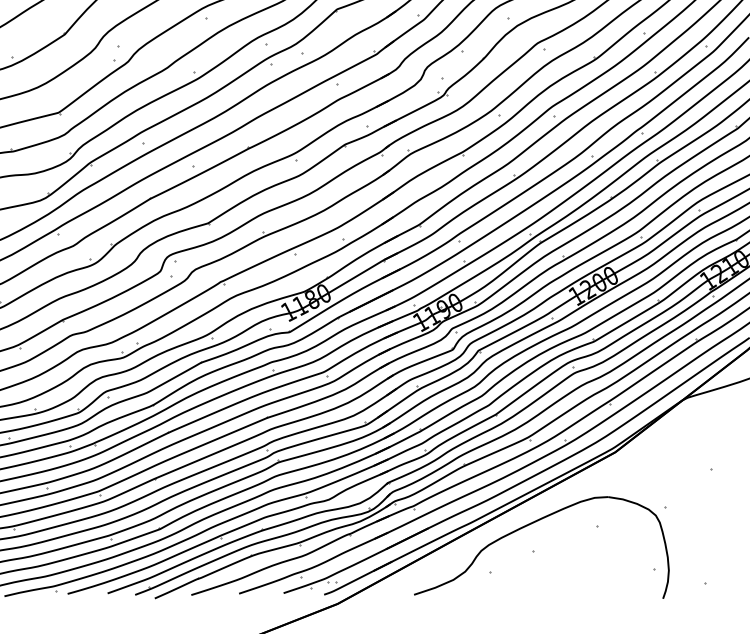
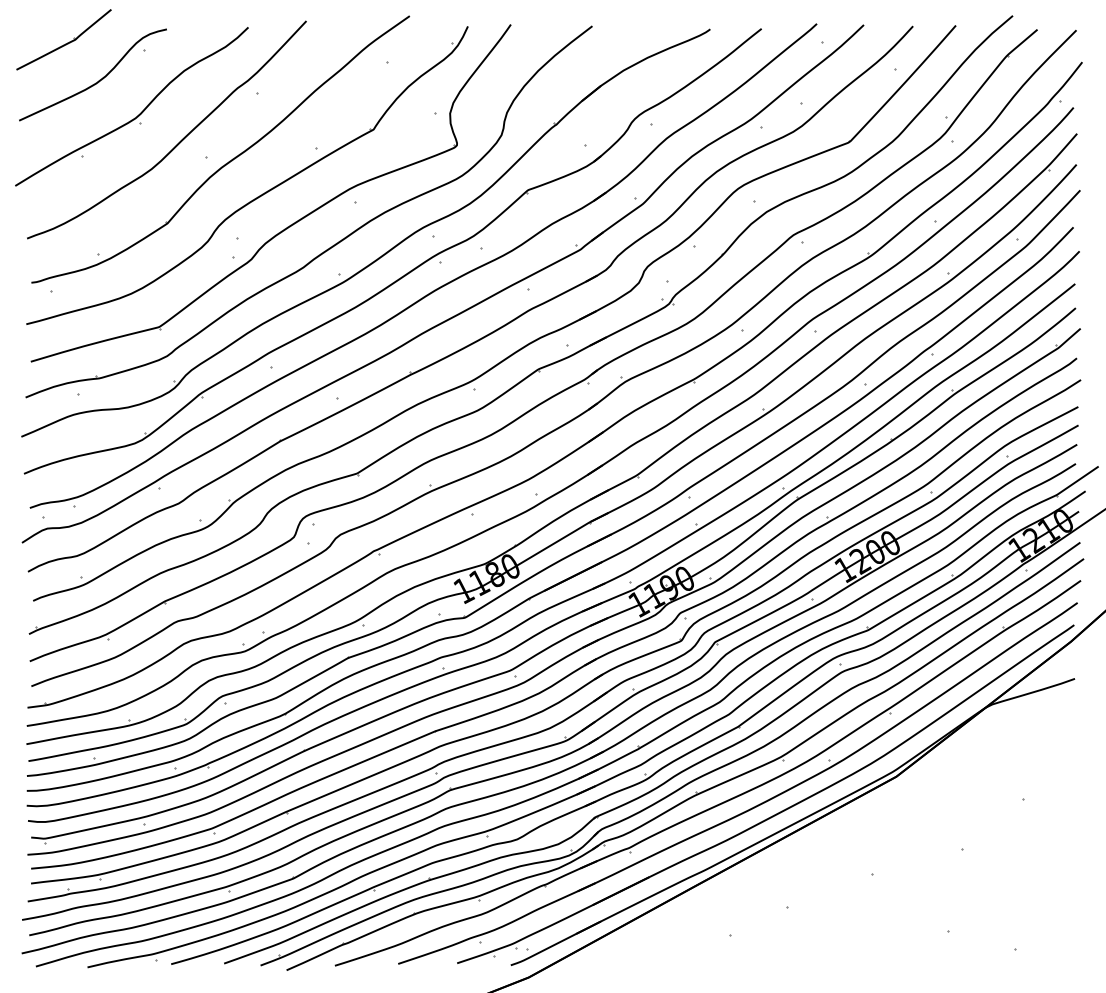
part: (530, 524) -> (784, 872), removed

